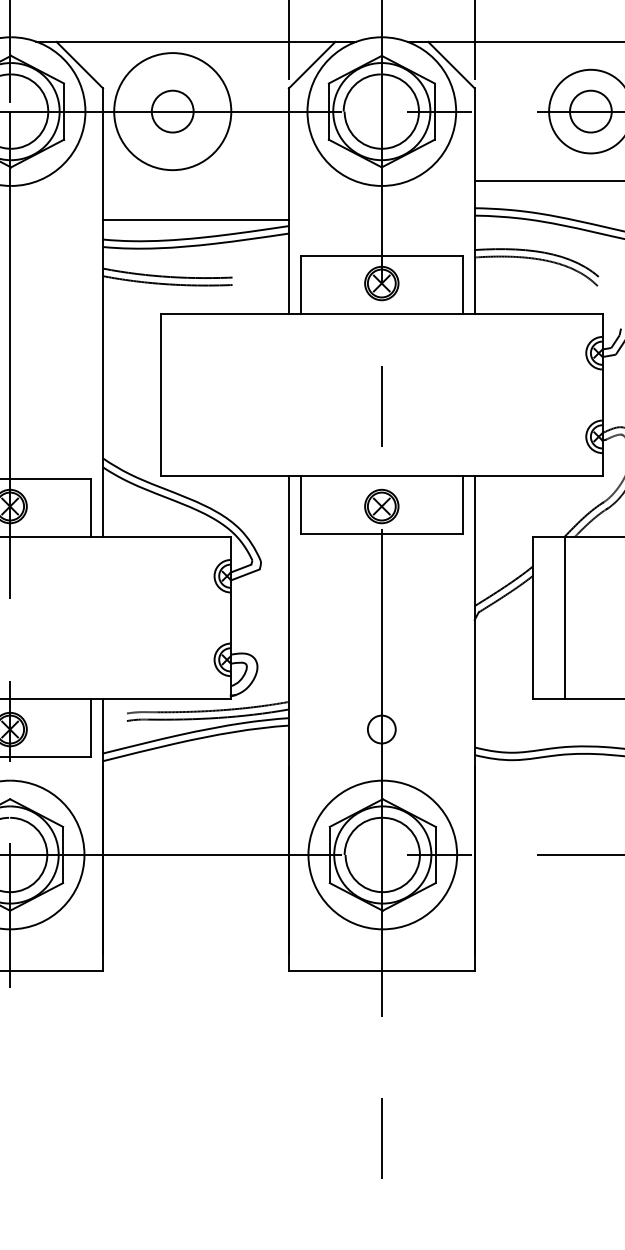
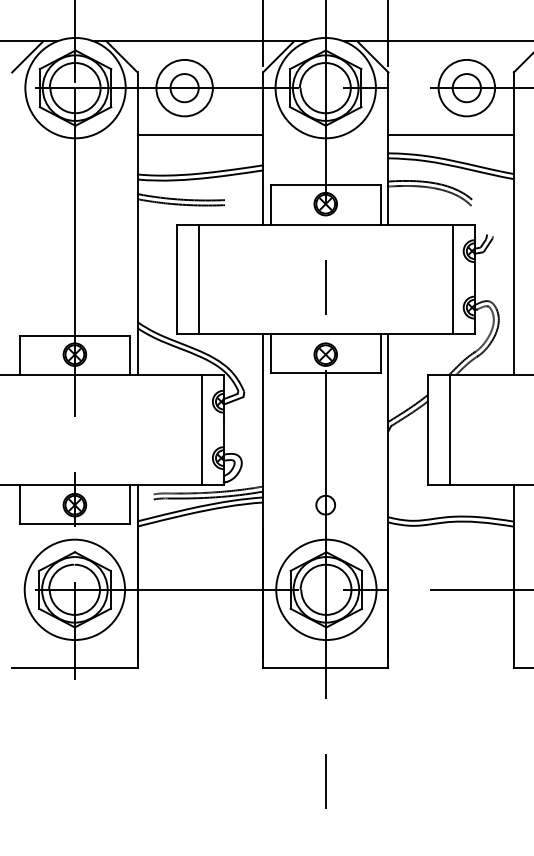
circle: (172, 110) -> (184, 87), size x0.71
line: (196, 220) -> (200, 135), moved
line: (193, 395) -> (198, 279), added
line: (569, 395) -> (452, 279), added
line: (197, 617) -> (201, 429), added

